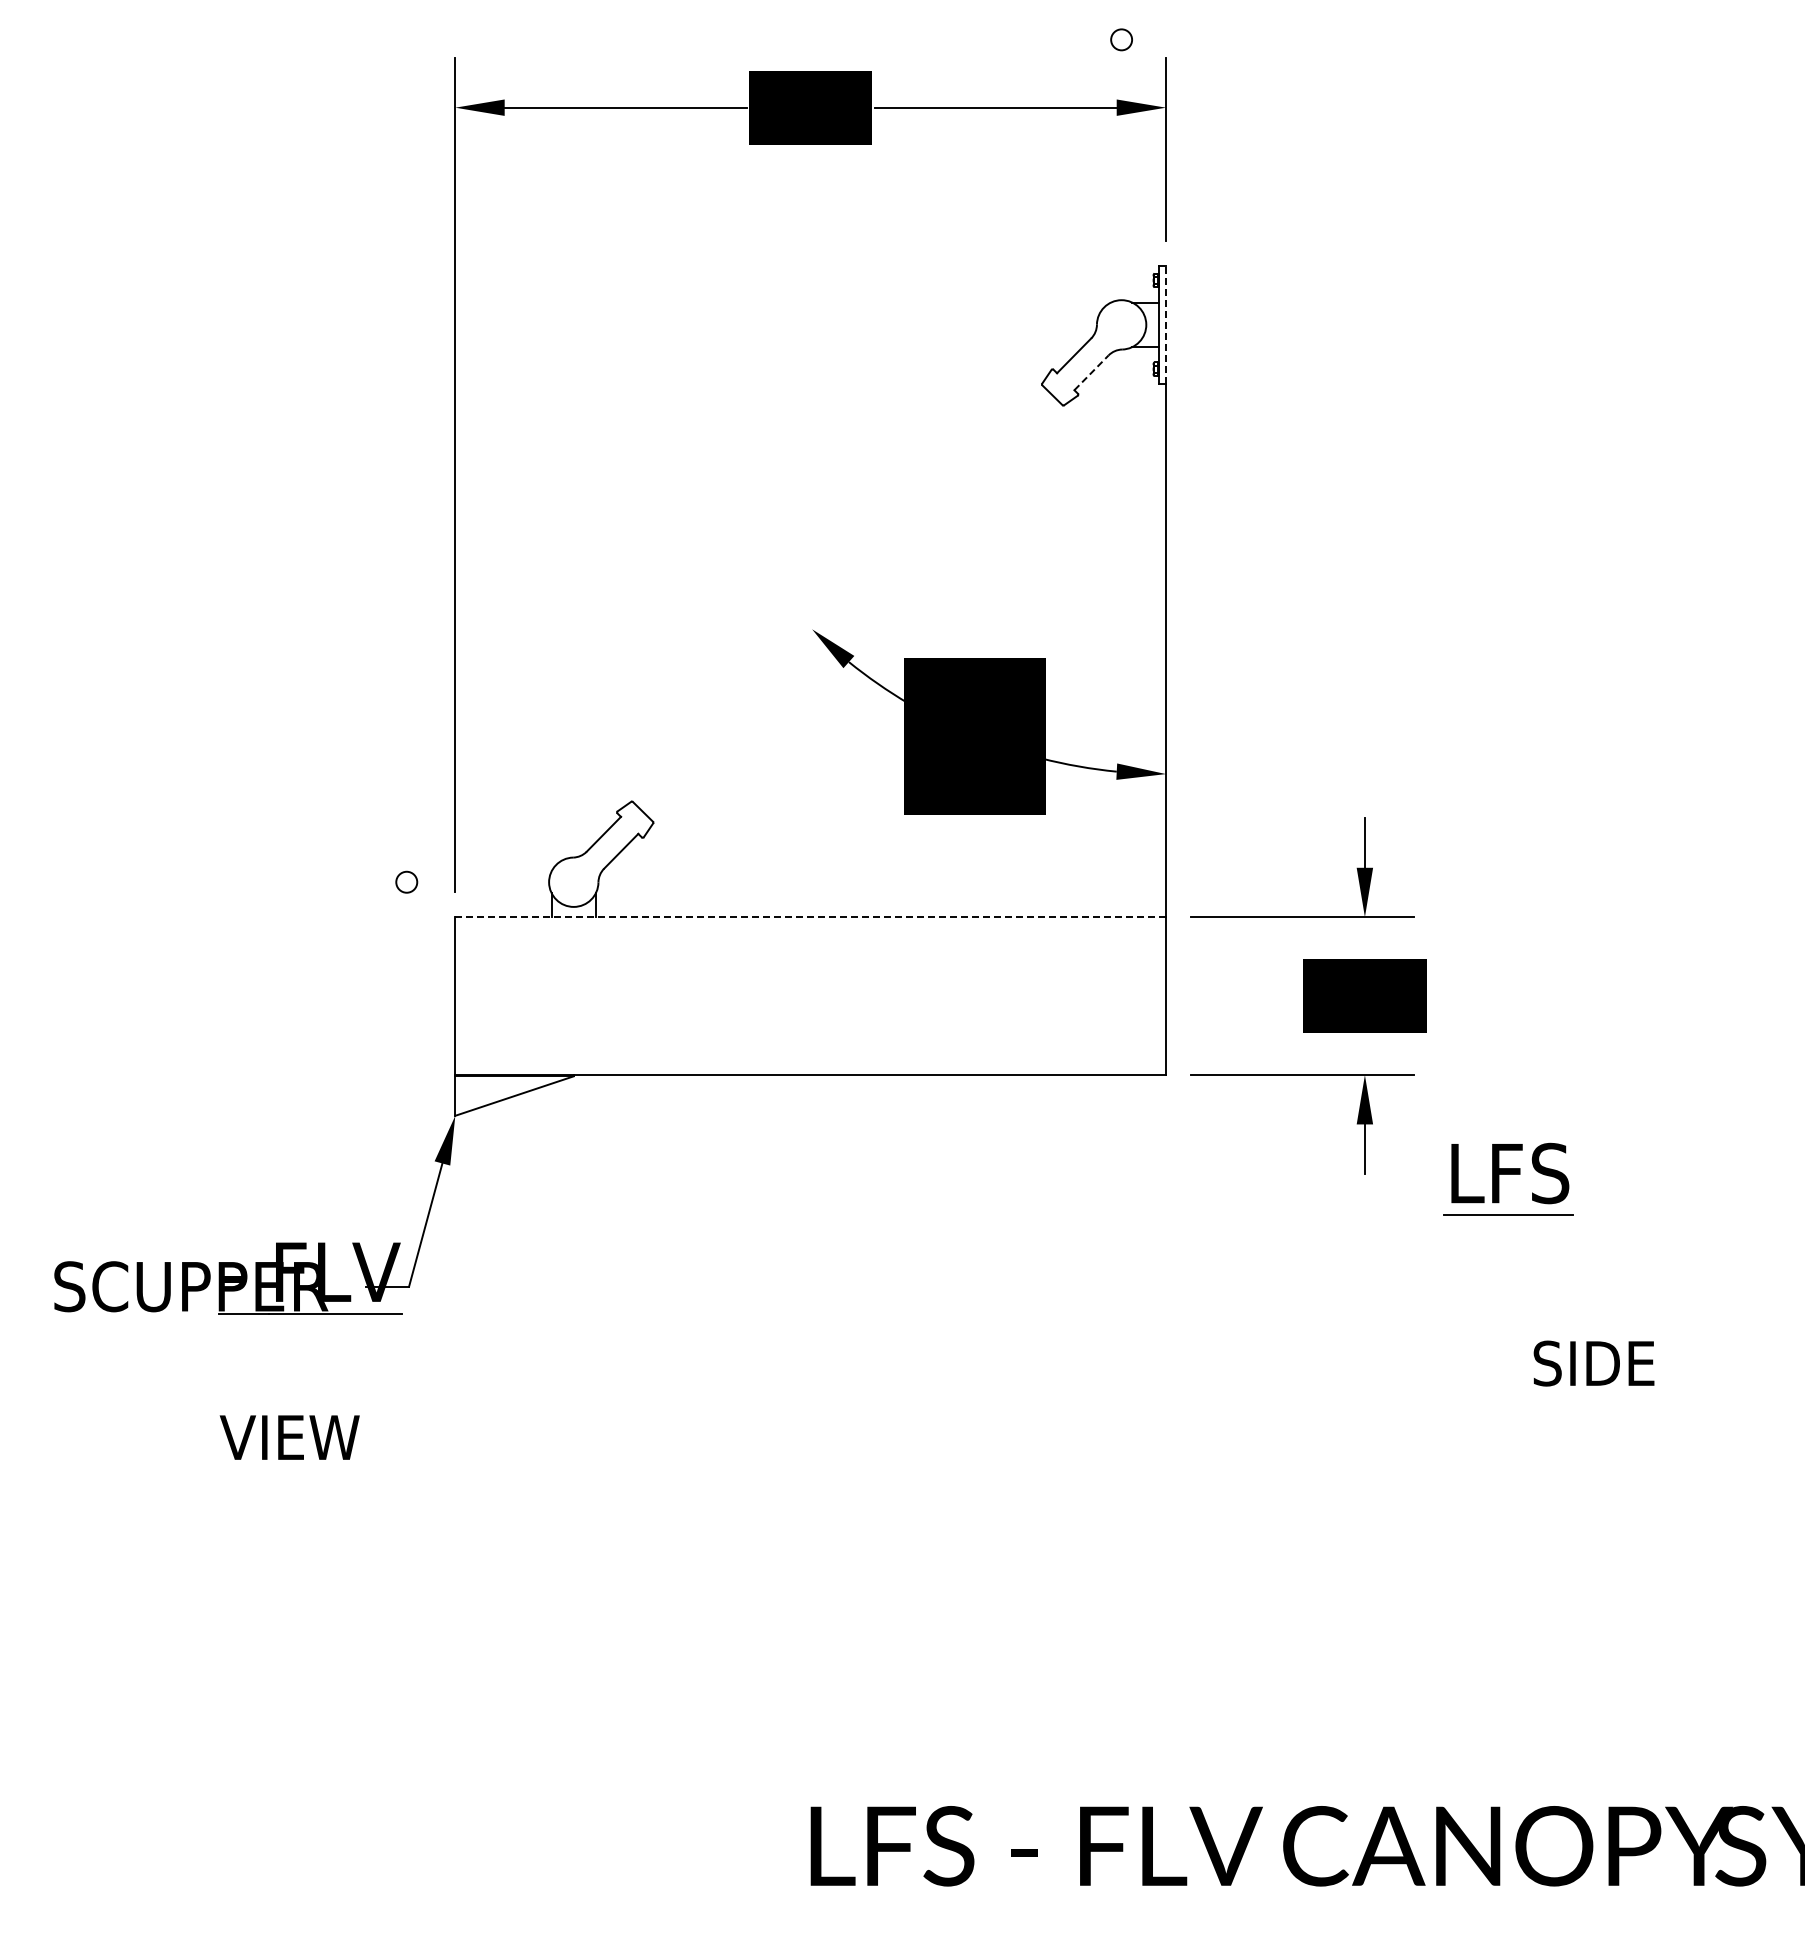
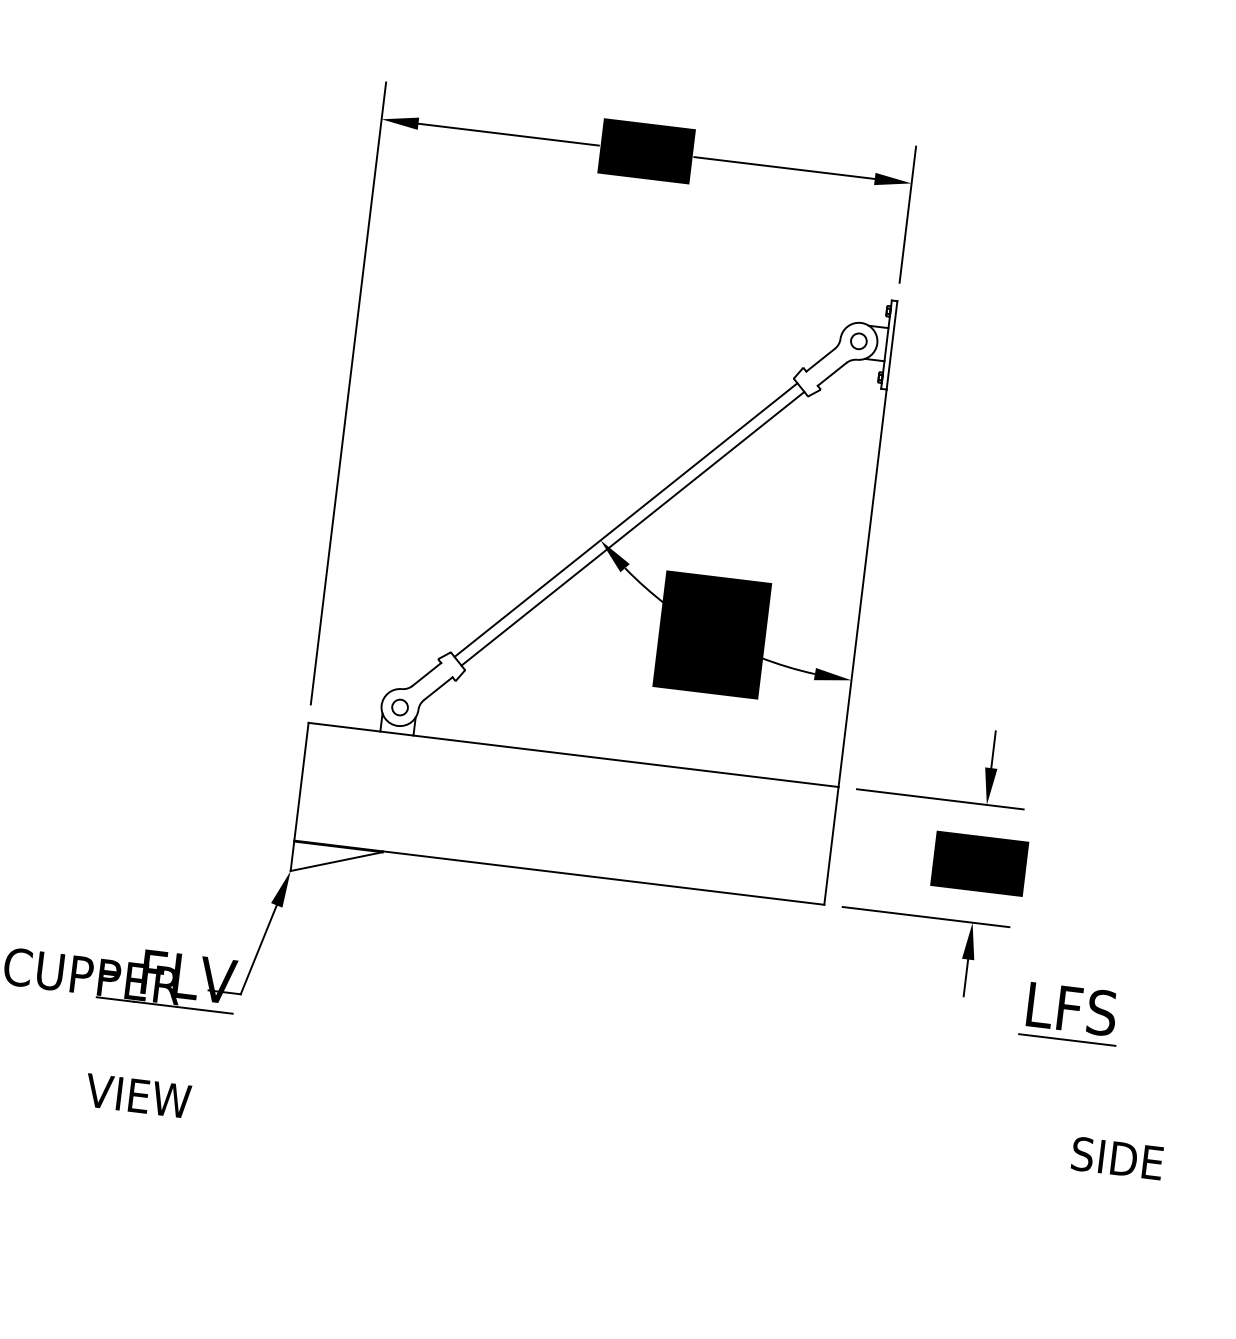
circle: (1121, 39) -> (858, 341), moved
line: (1166, 324) -> (892, 345), dashed -> solid
line: (1091, 372) -> (832, 374), dashed -> solid
line: (842, 598) -> (626, 520), added
line: (852, 608) -> (632, 528), added
circle: (406, 881) -> (399, 706), moved
line: (811, 917) -> (574, 755), dashed -> solid

